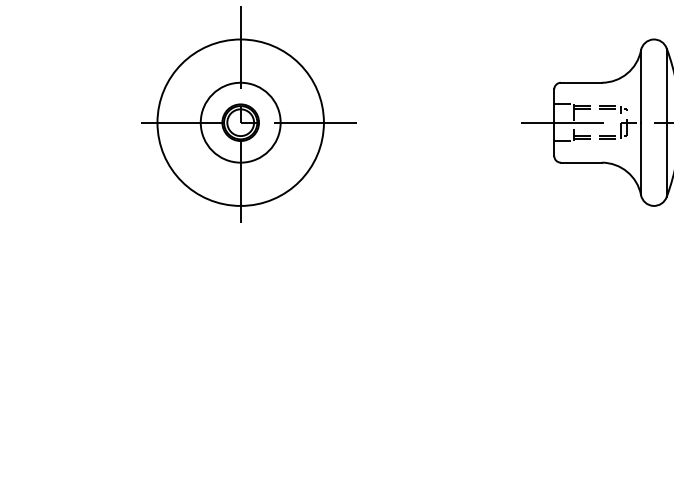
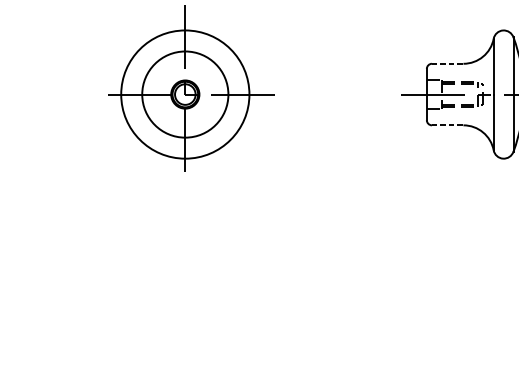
line: (581, 82) -> (447, 63), solid -> dashed
circle: (240, 122) -> (185, 94), size x1.4
line: (581, 162) -> (447, 125), solid -> dashed

